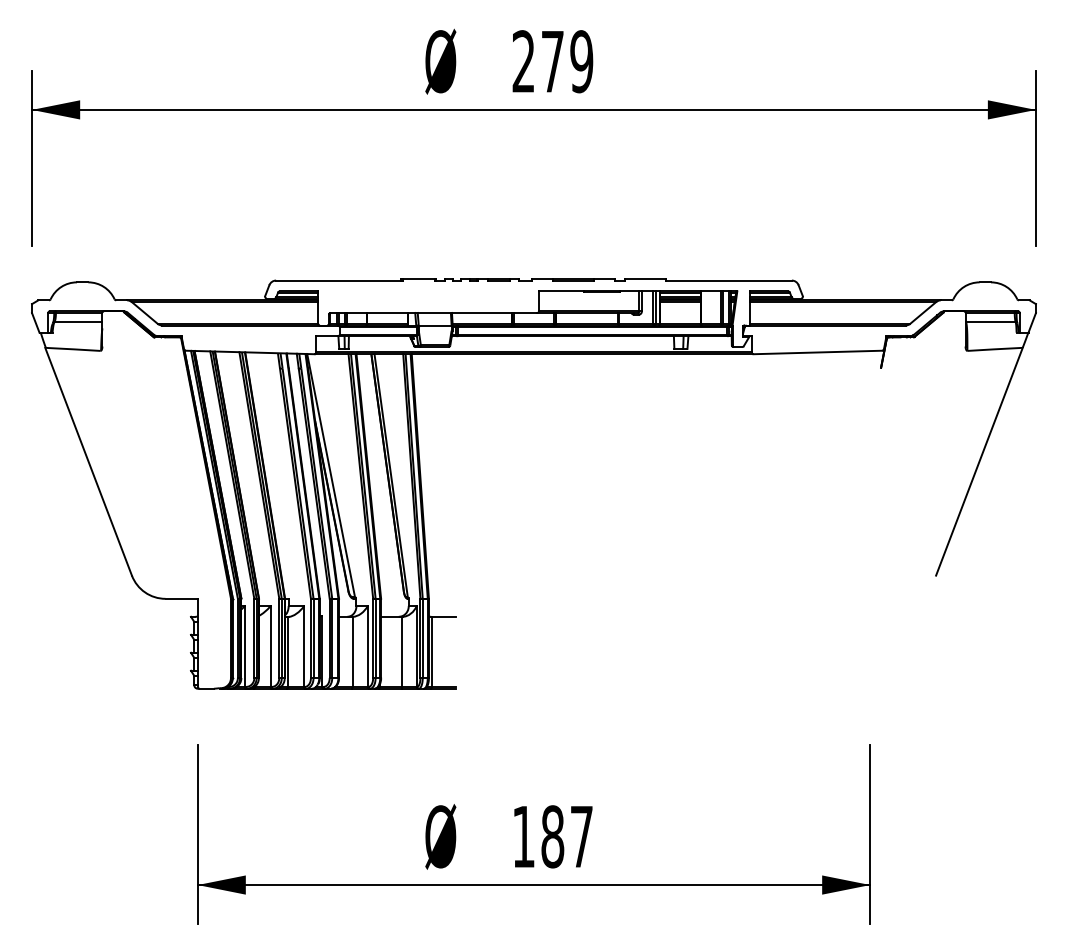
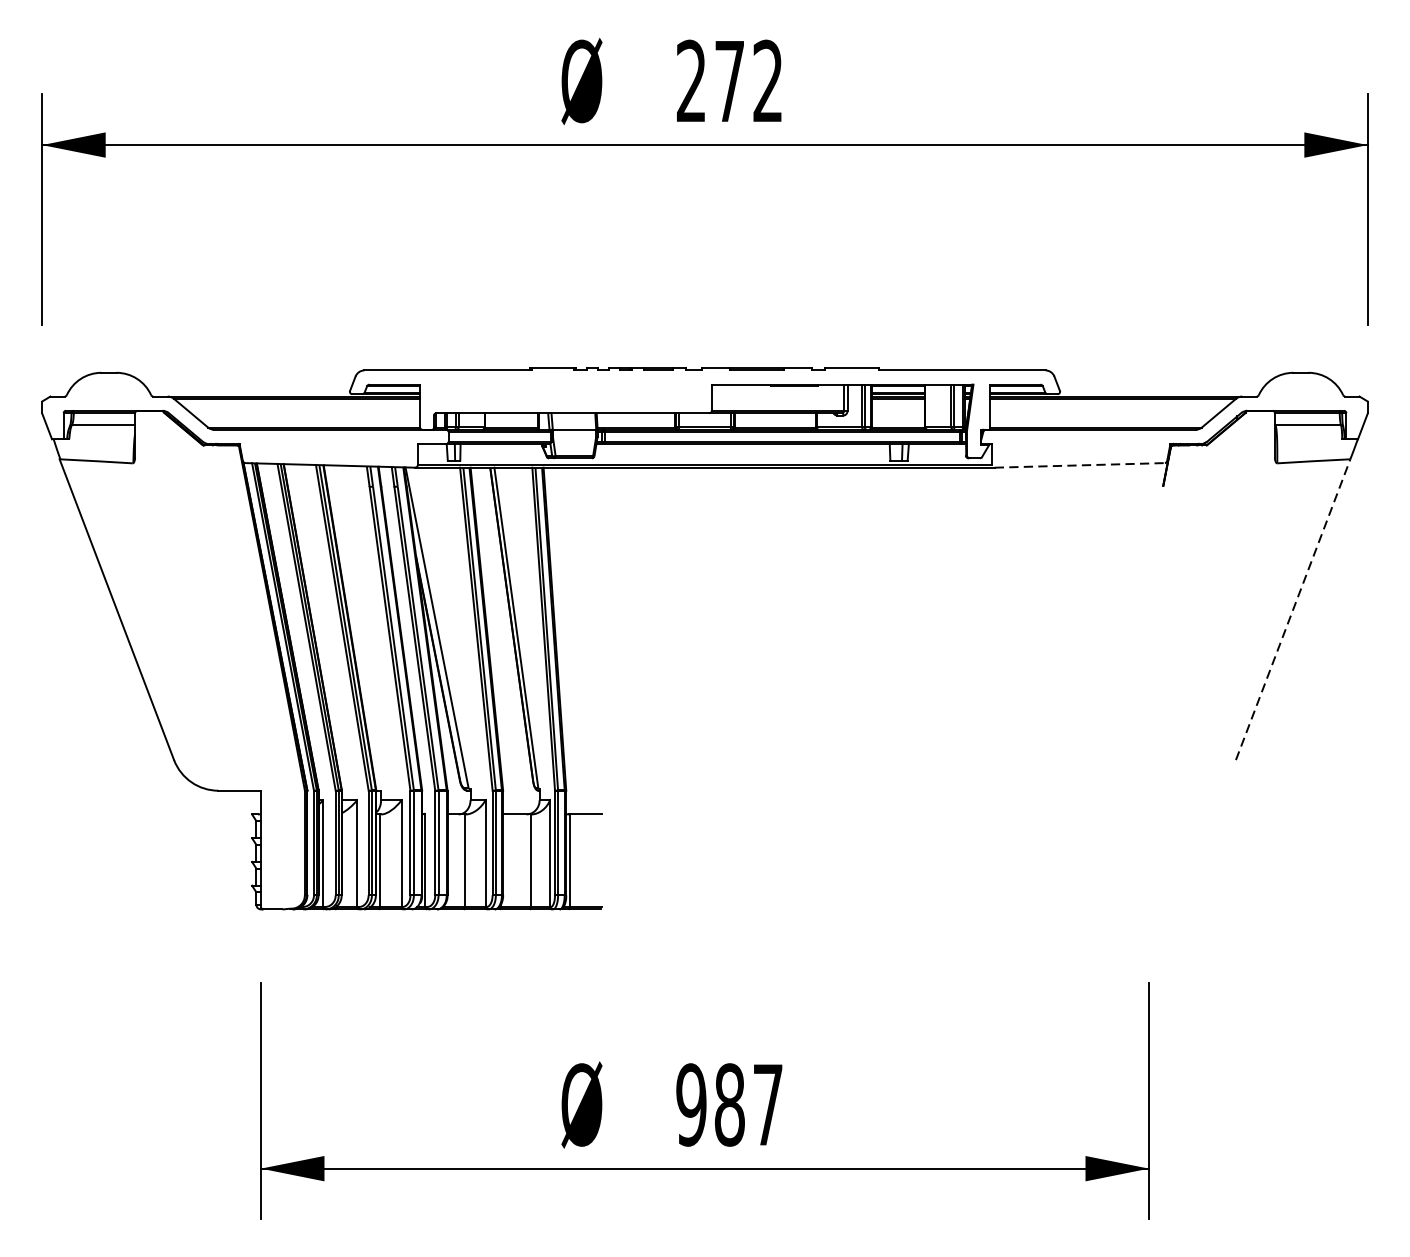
text: (581, 61) -> (767, 81), 279 -> 272
line: (818, 352) -> (1080, 465), solid -> dashed
line: (979, 461) -> (1293, 609), solid -> dashed
text: (523, 836) -> (691, 1104), 187 -> 987

